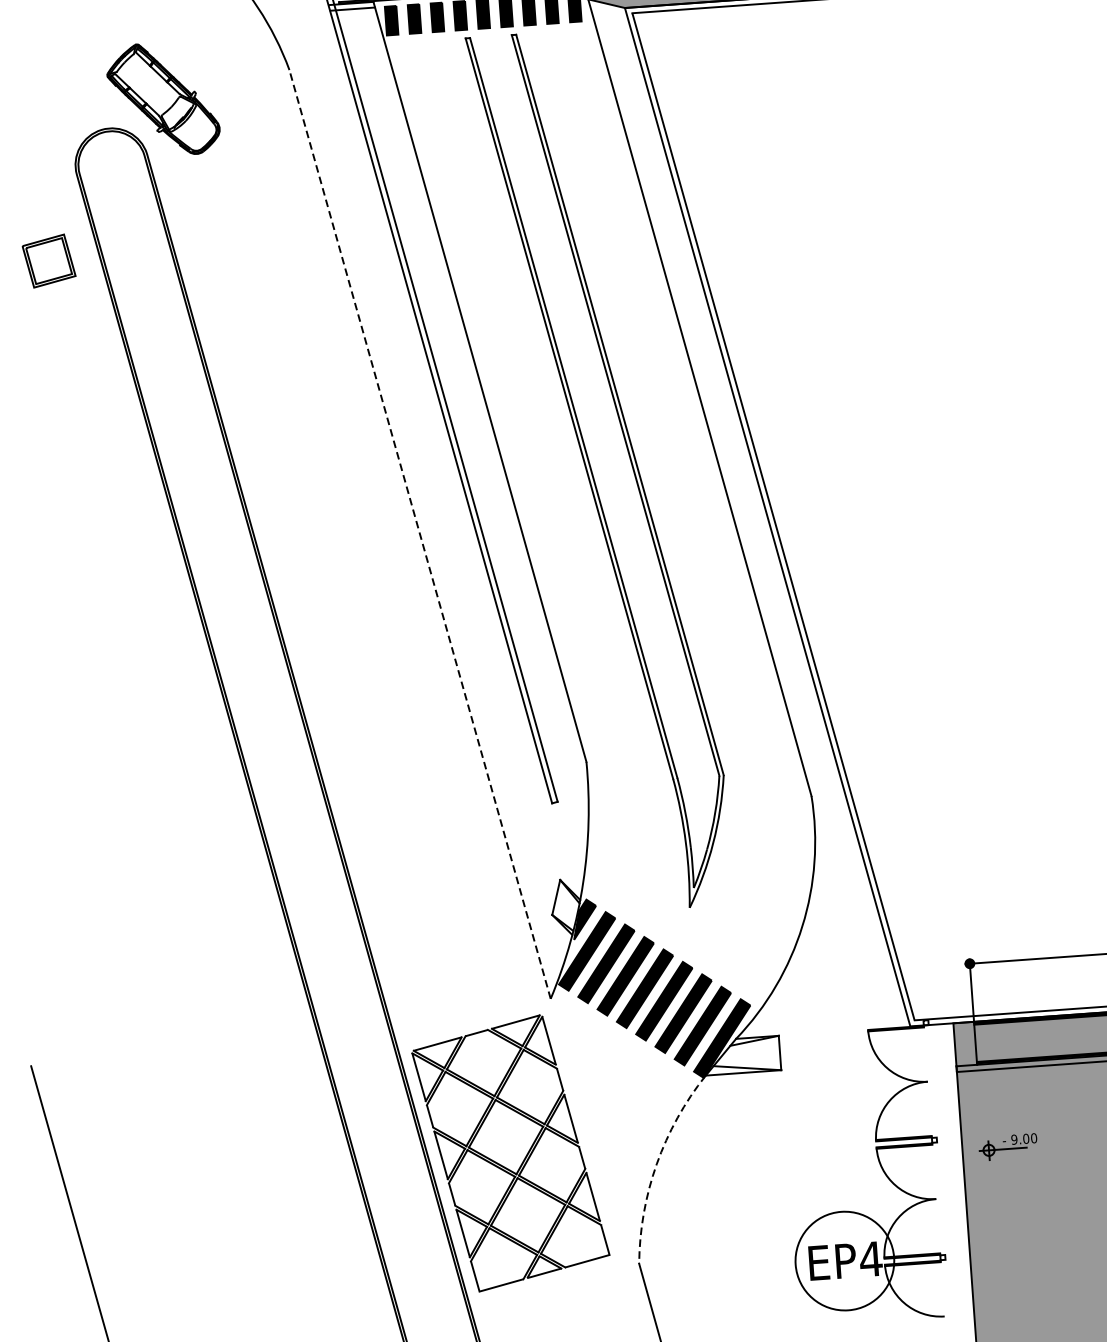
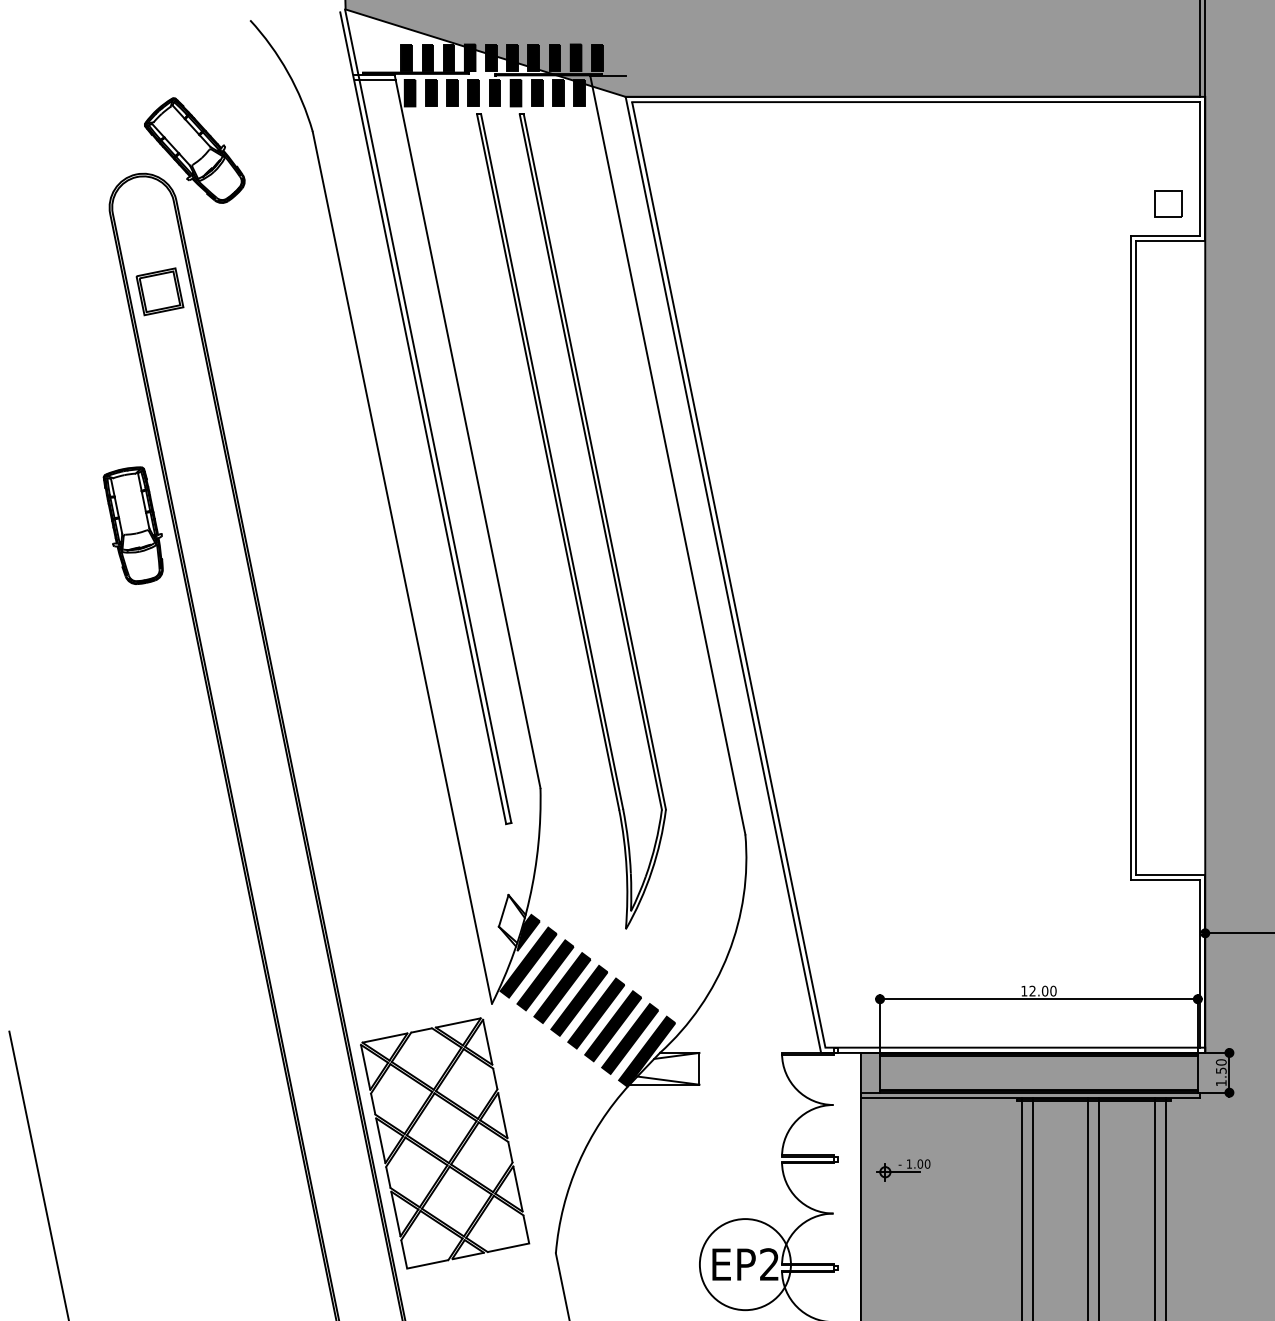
part: (48, 260) -> (159, 291), moved
part: (125, 509) -> (132, 525), added
line: (420, 534) -> (402, 567), dashed -> solid
text: (1014, 1139) -> (909, 1163), 9.00 -> 1.00
arc: (656, 1163) -> (578, 1162), dashed -> solid
text: (870, 1259) -> (769, 1264), EP4 -> EP2

